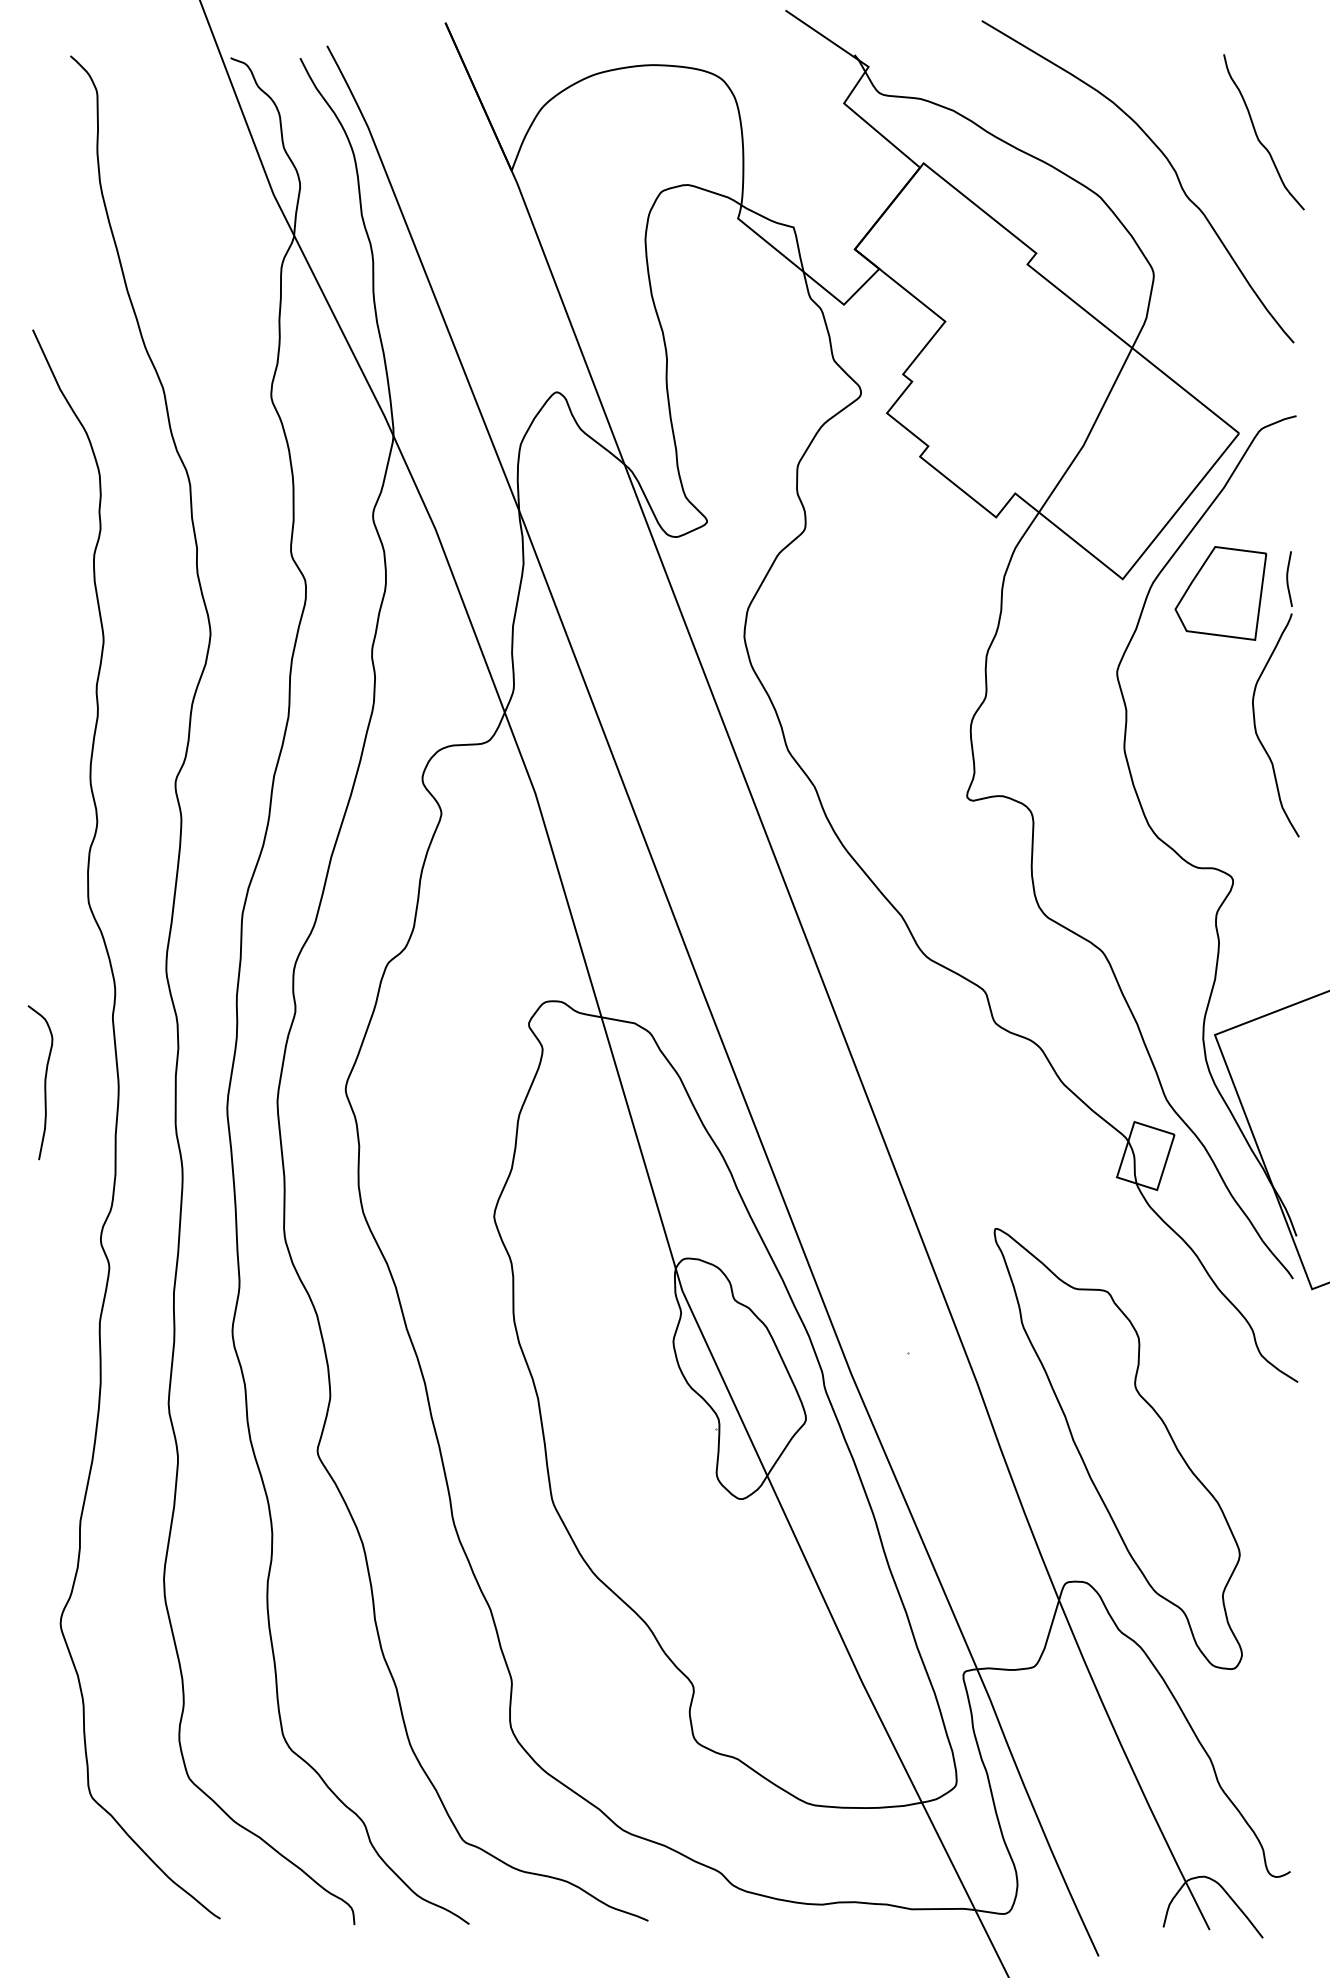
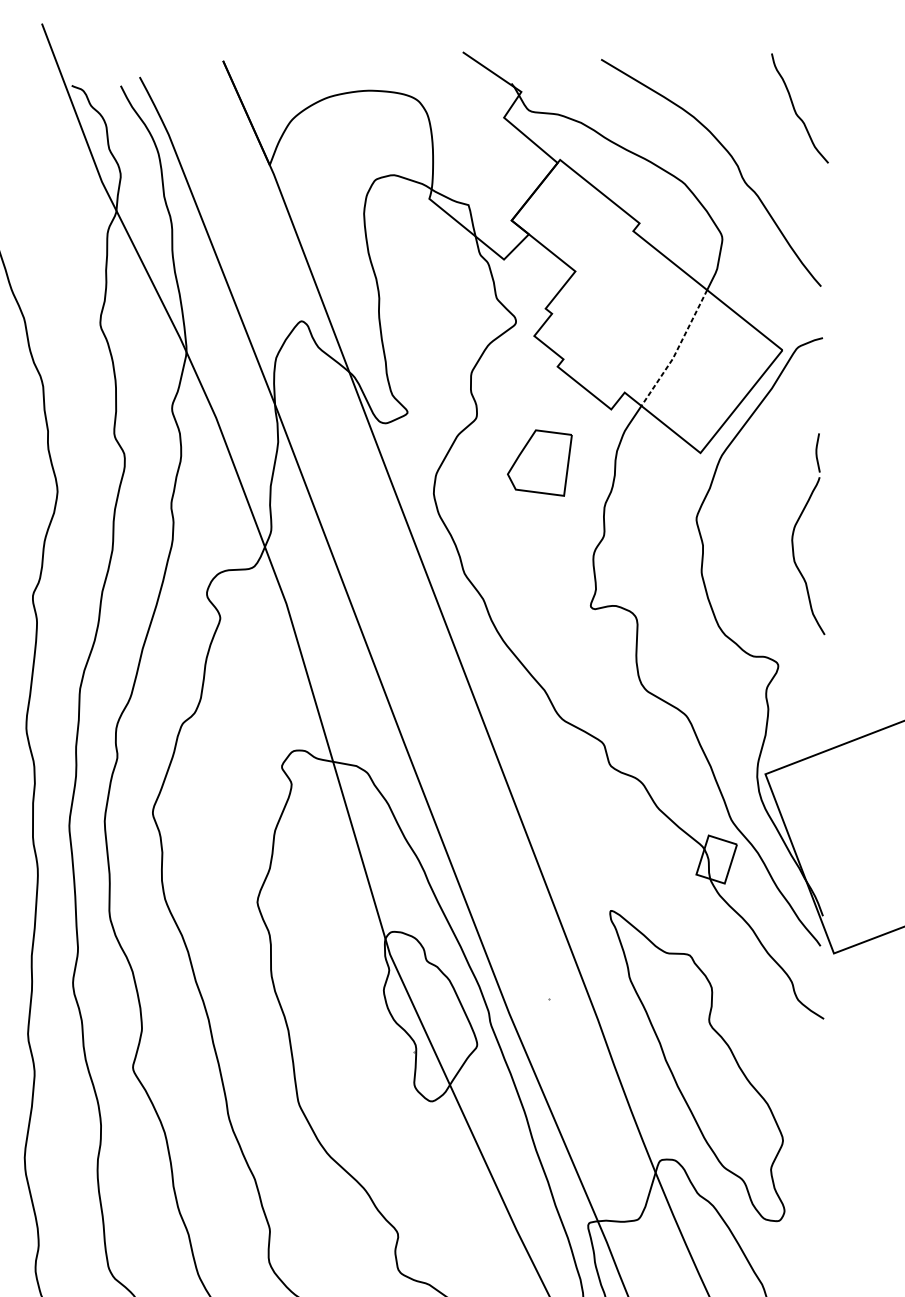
curve: (1257, 134) -> (795, 110), moved
line: (1089, 433) -> (677, 350), solid -> dashed
part: (1220, 593) -> (539, 463), moved

